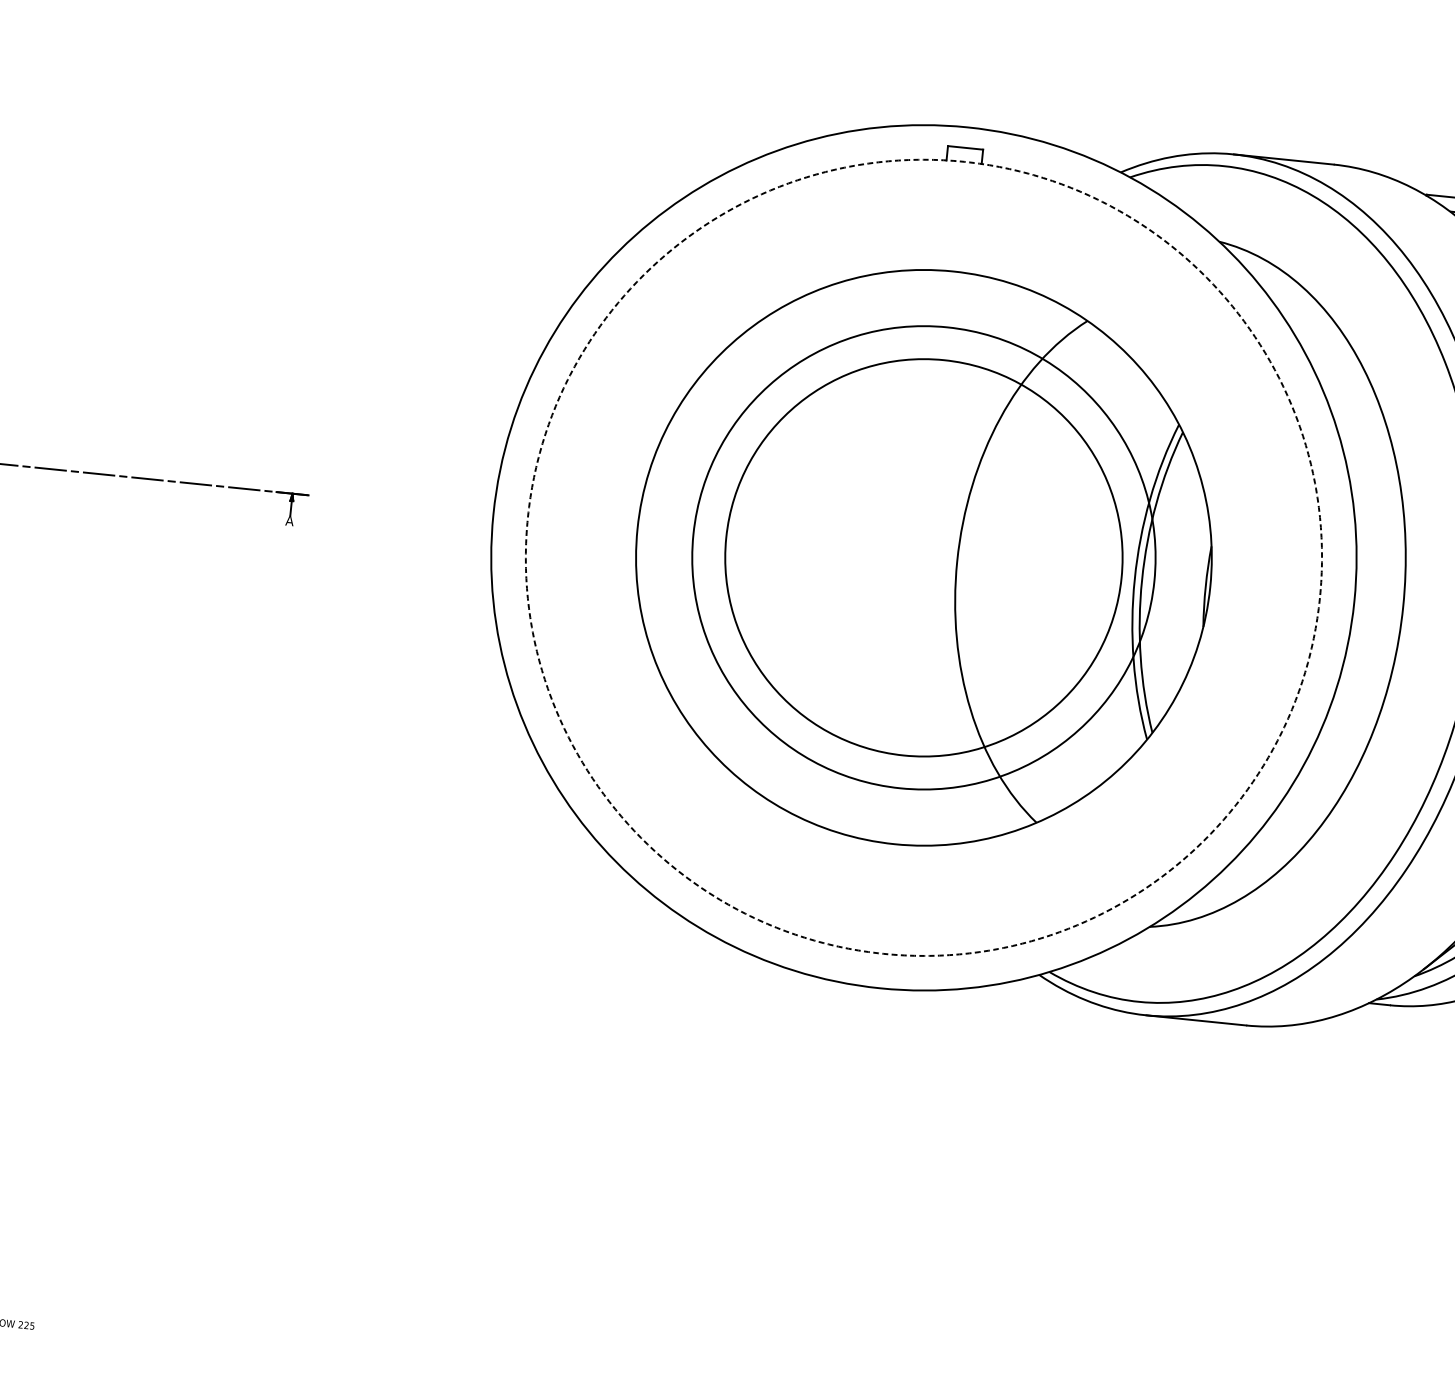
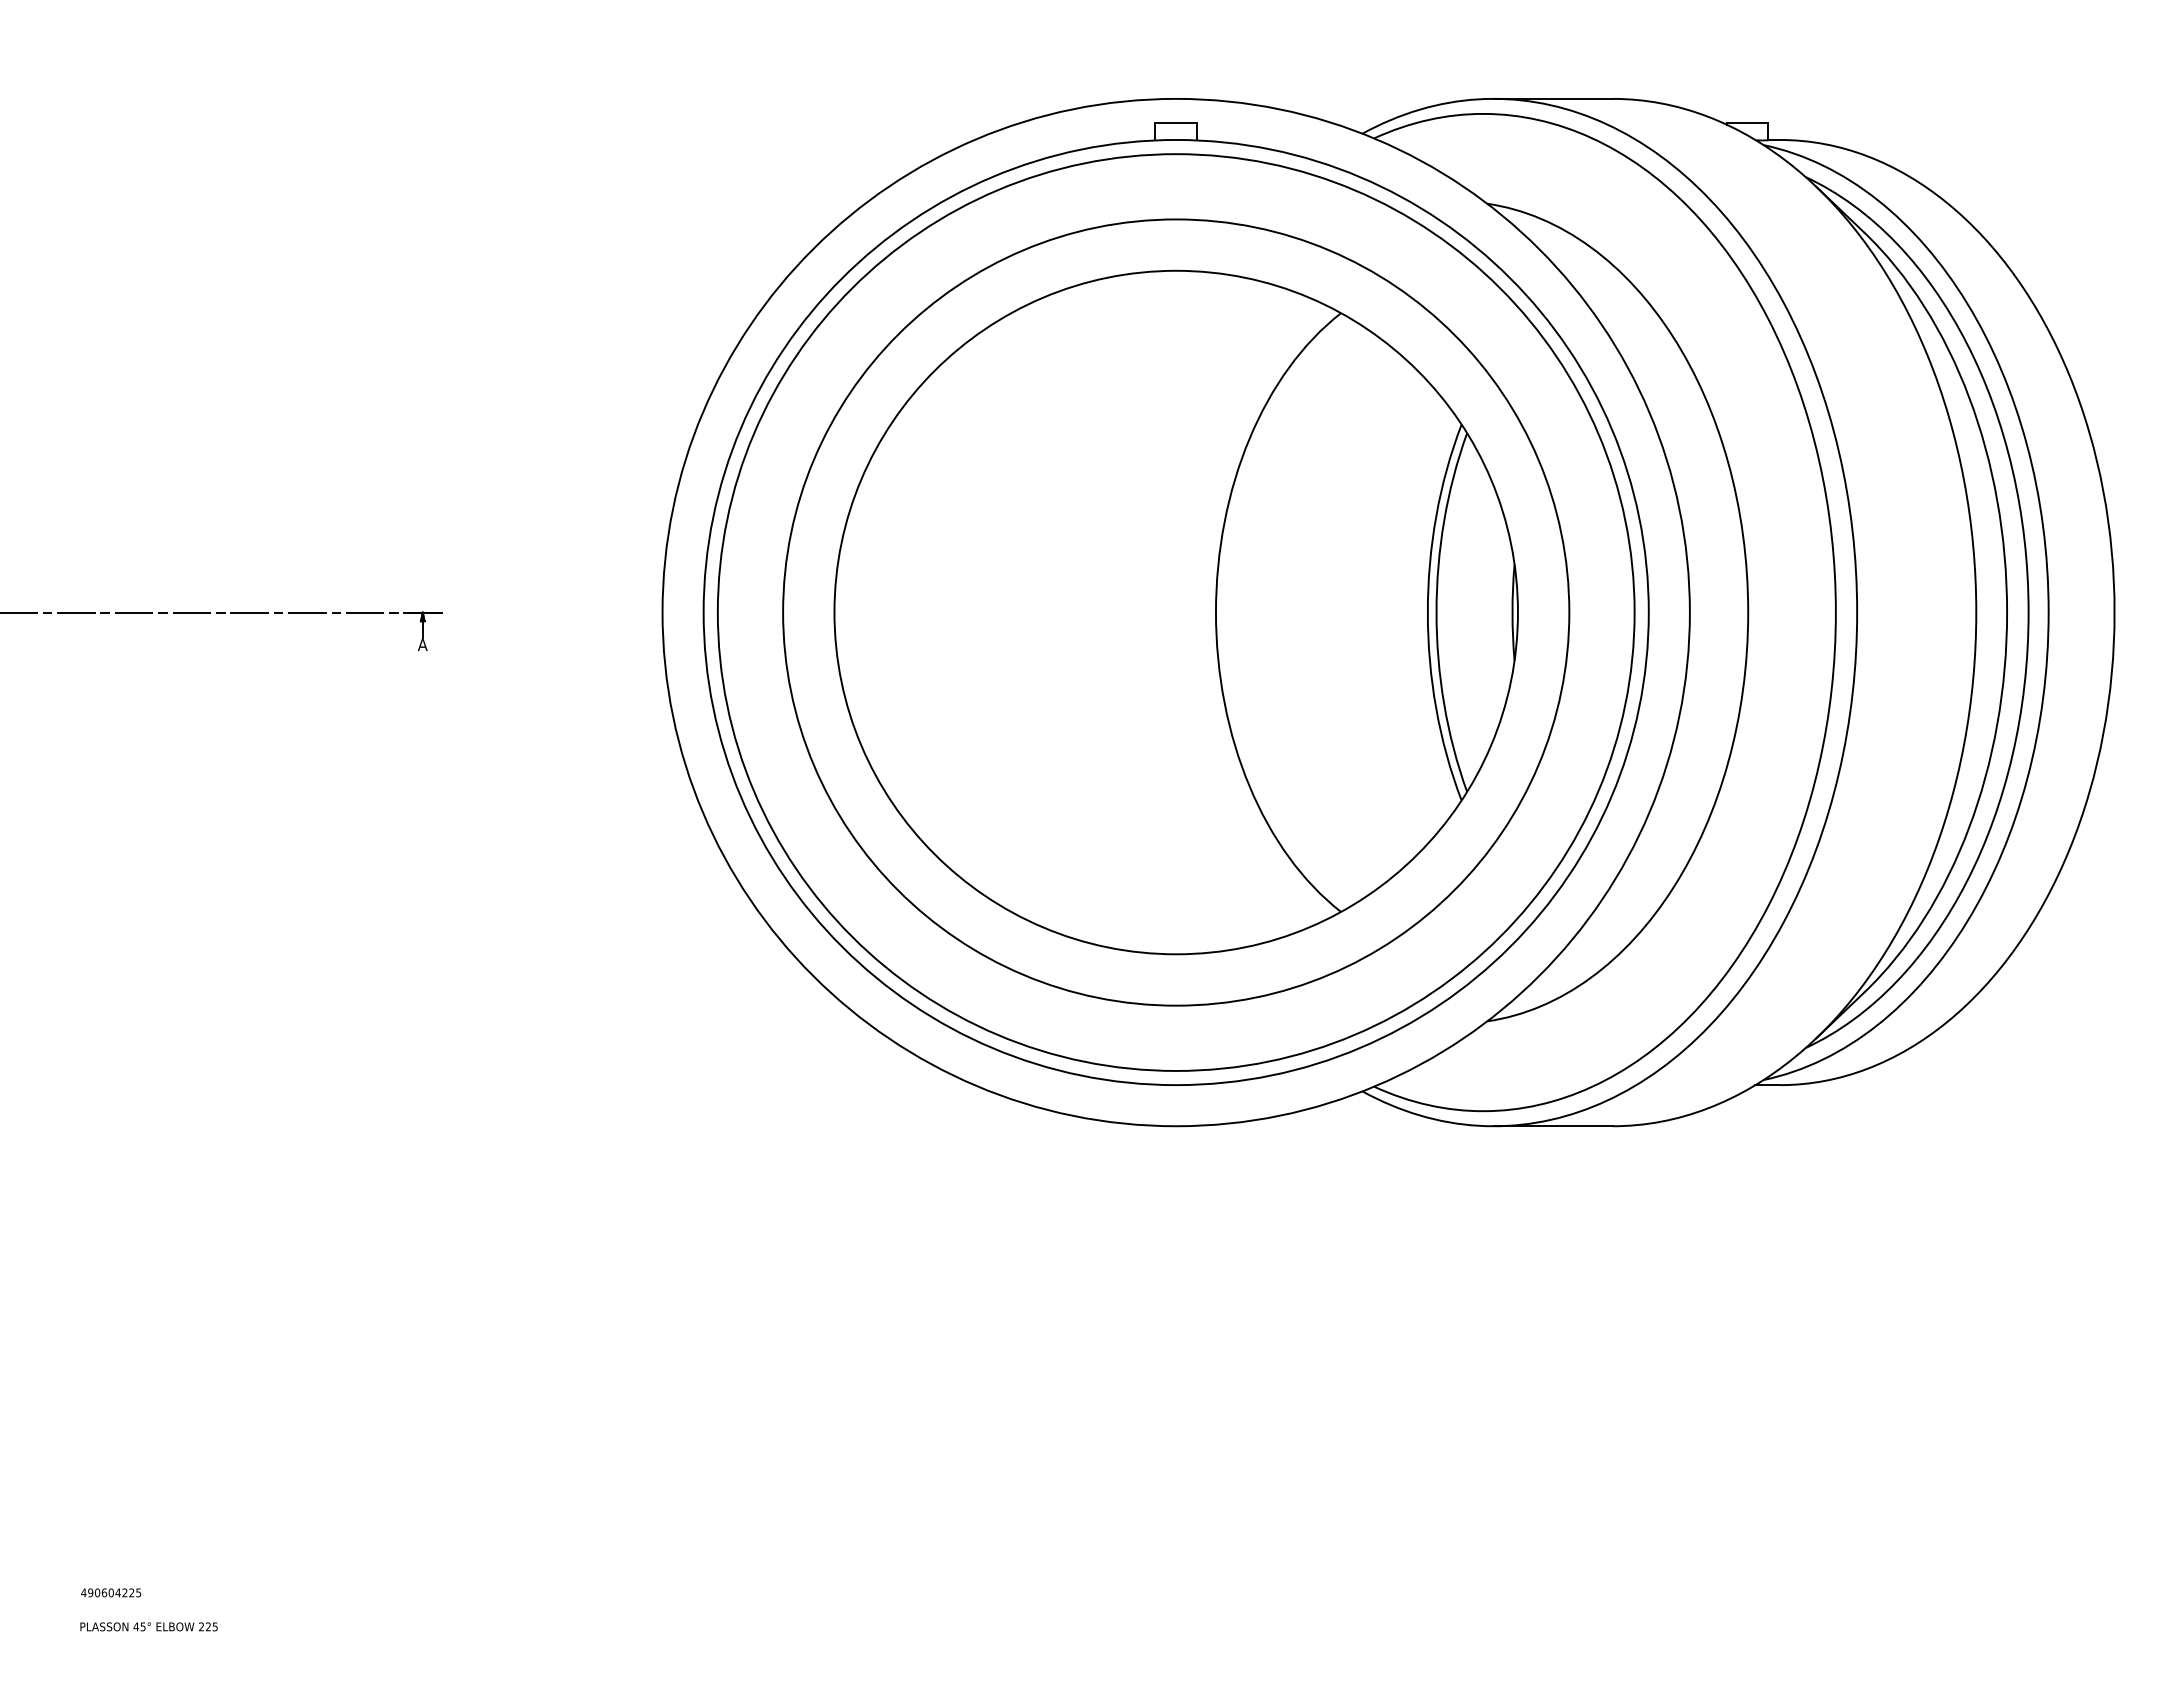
circle: (923, 557) -> (1175, 612), dashed -> solid
circle: (923, 557) -> (1175, 612), size x1.67
circle: (924, 557) -> (1176, 612), size x1.67

